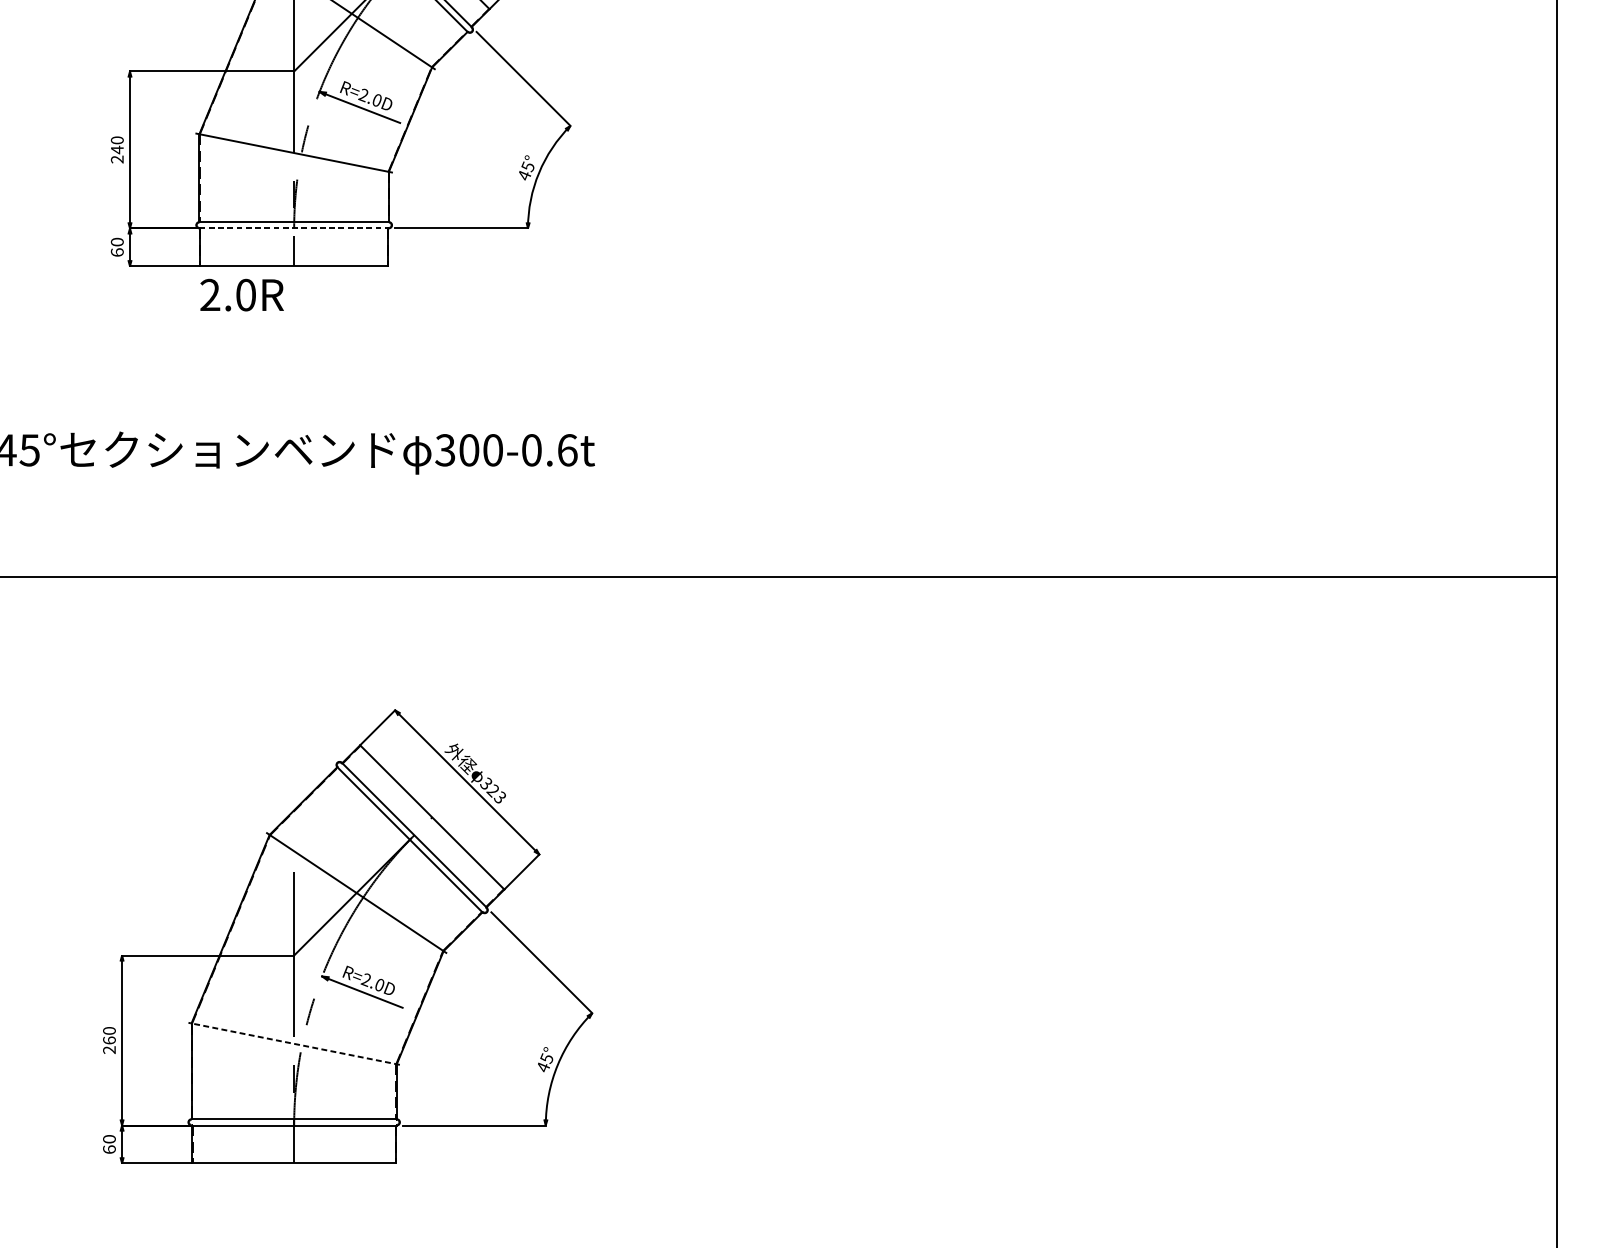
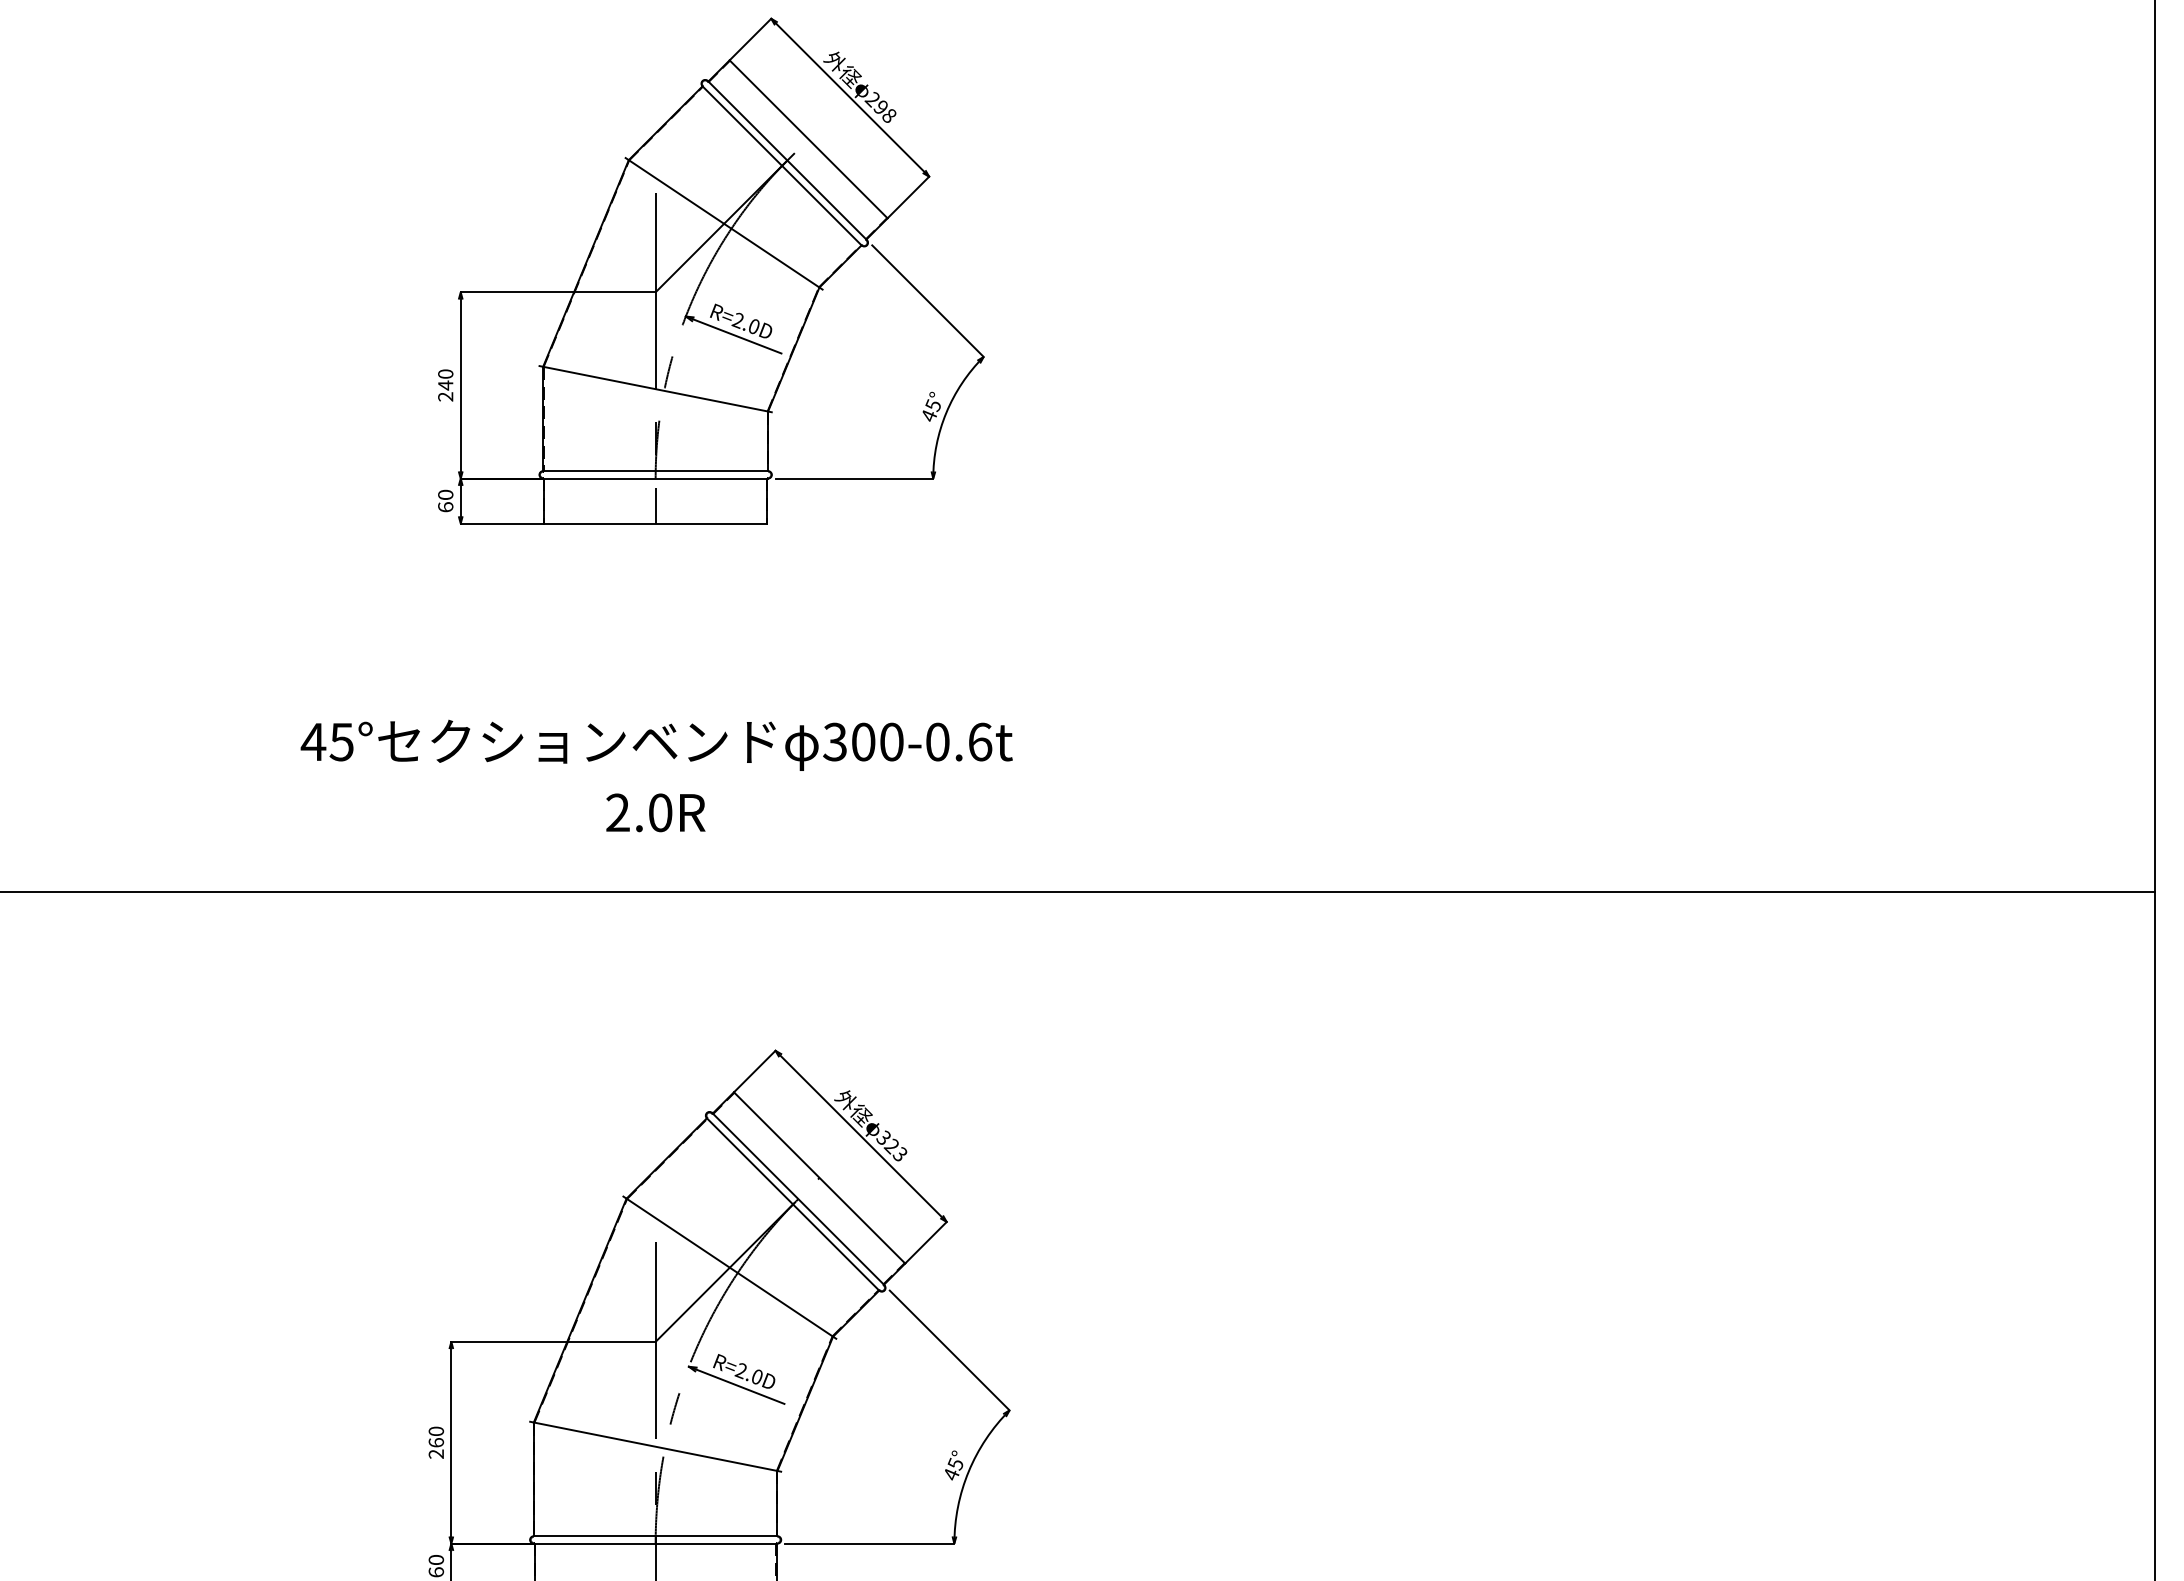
line: (294, 228) -> (656, 478), dashed -> solid
text: (241, 294) -> (655, 812), moved
line: (294, 1043) -> (655, 1446), dashed -> solid

